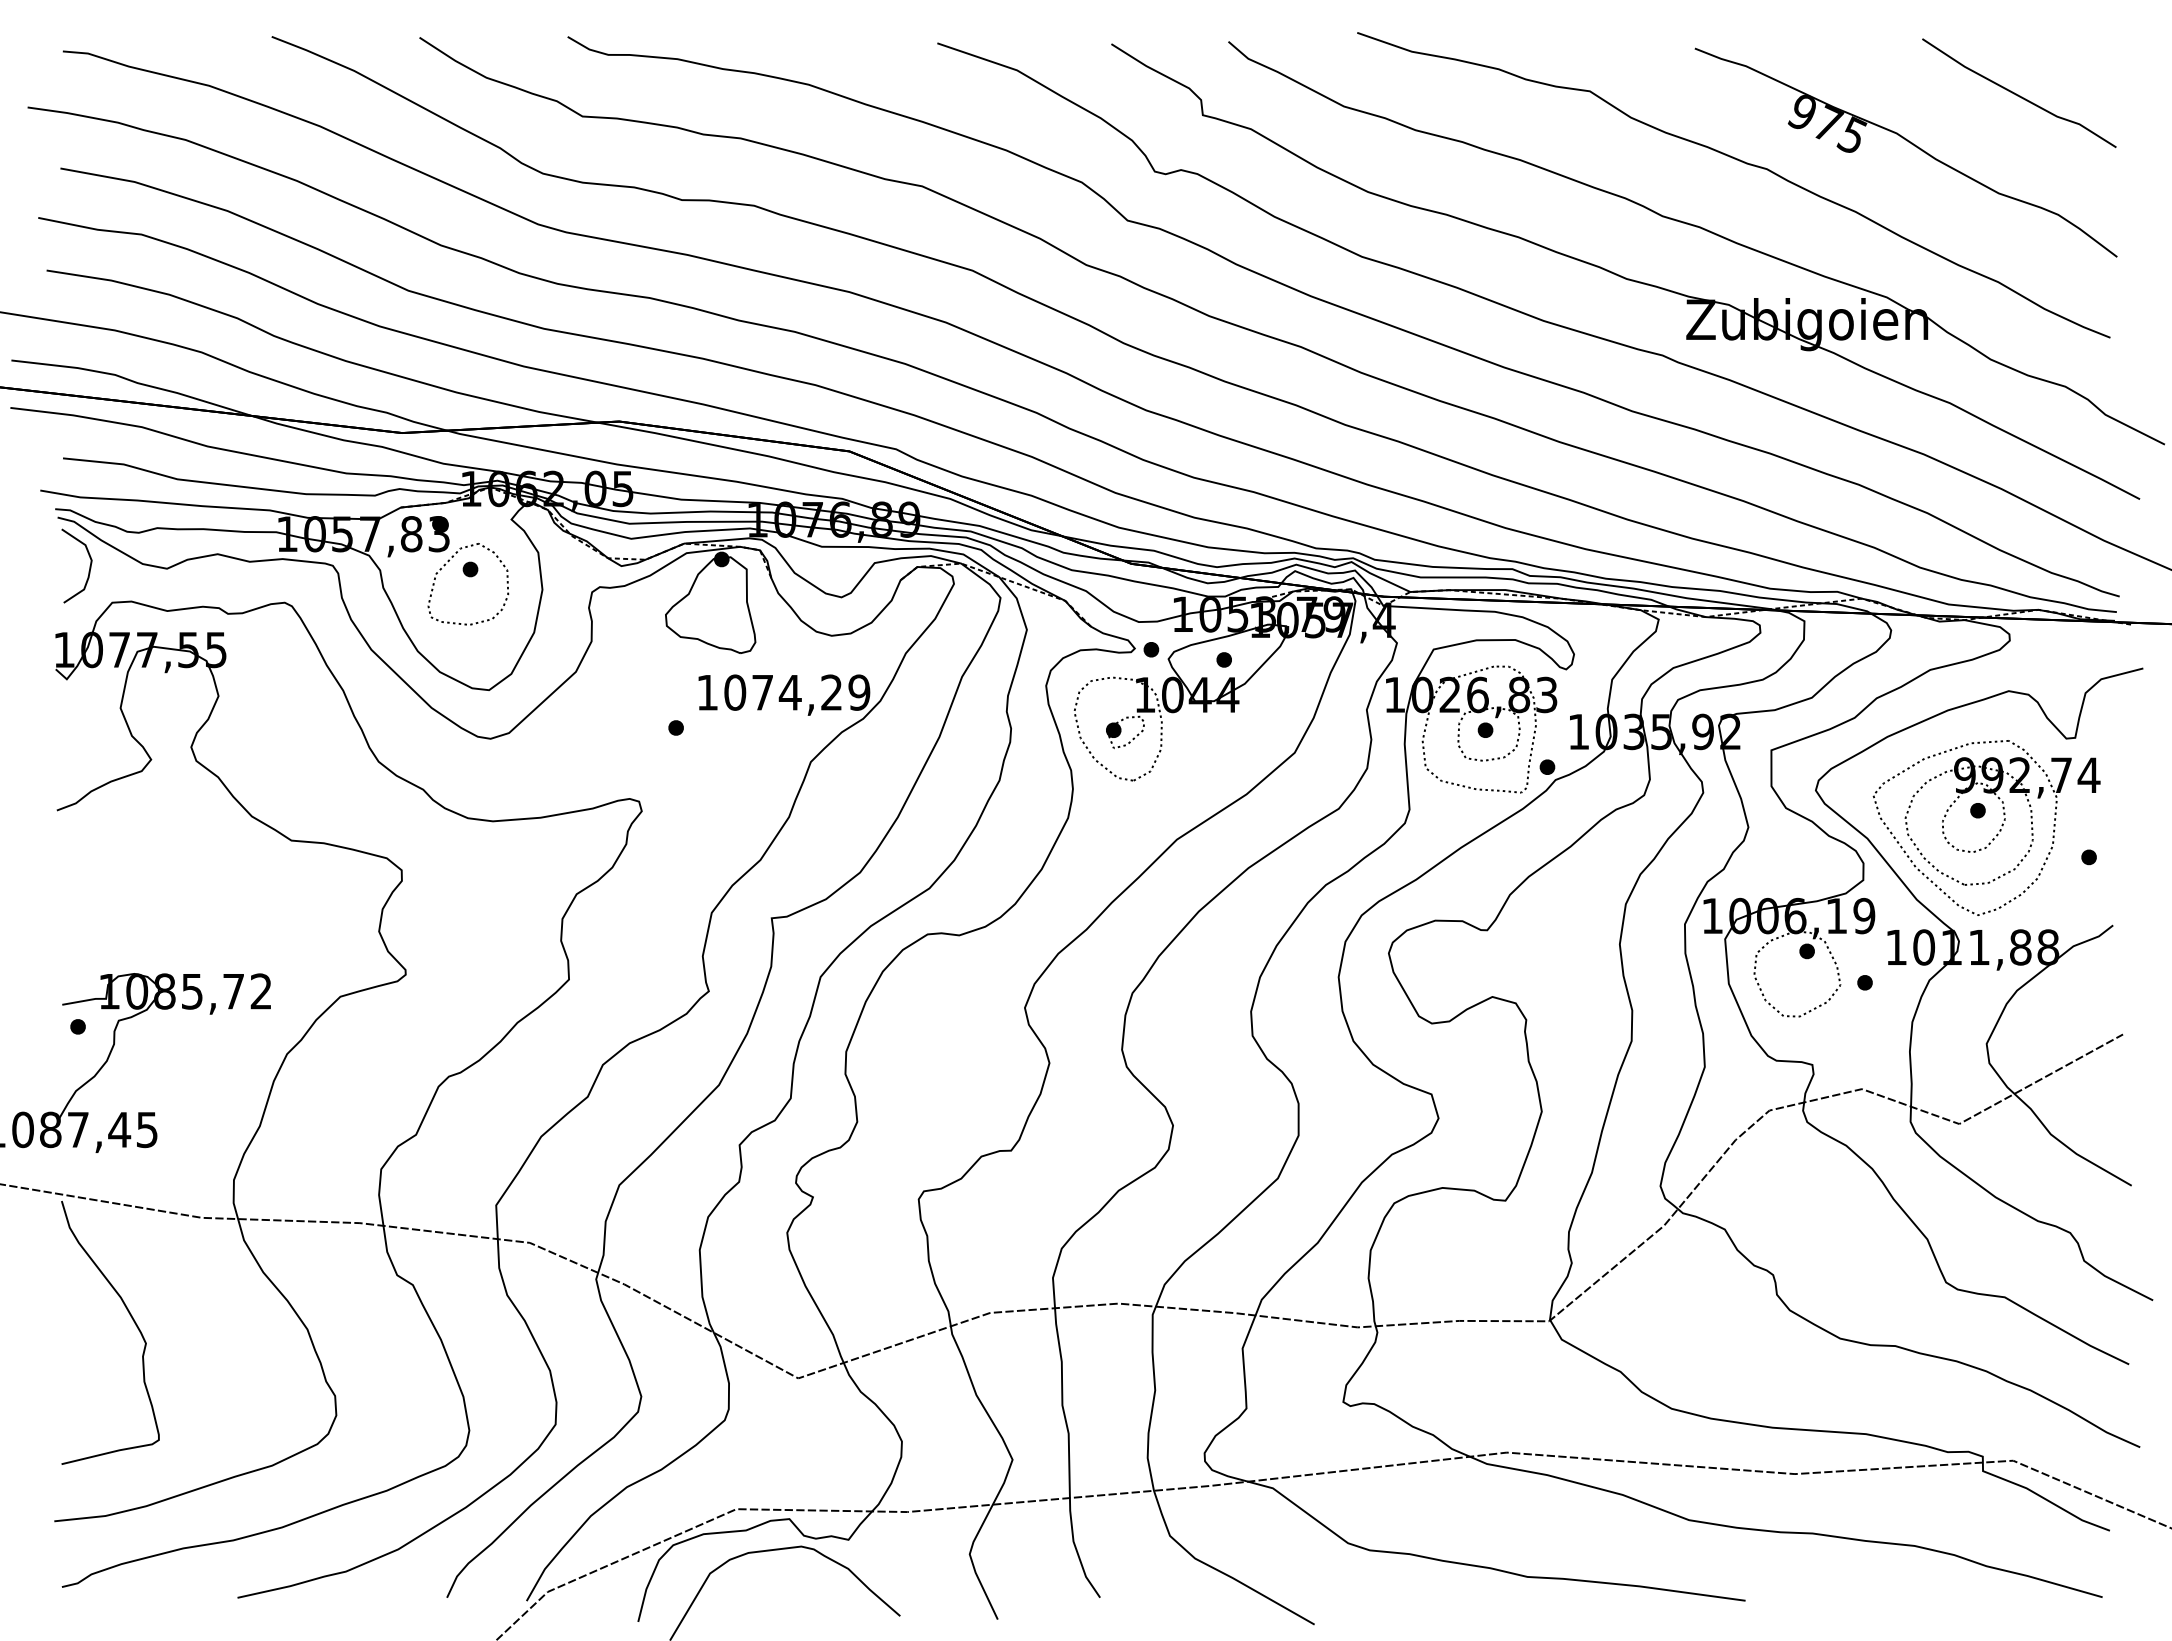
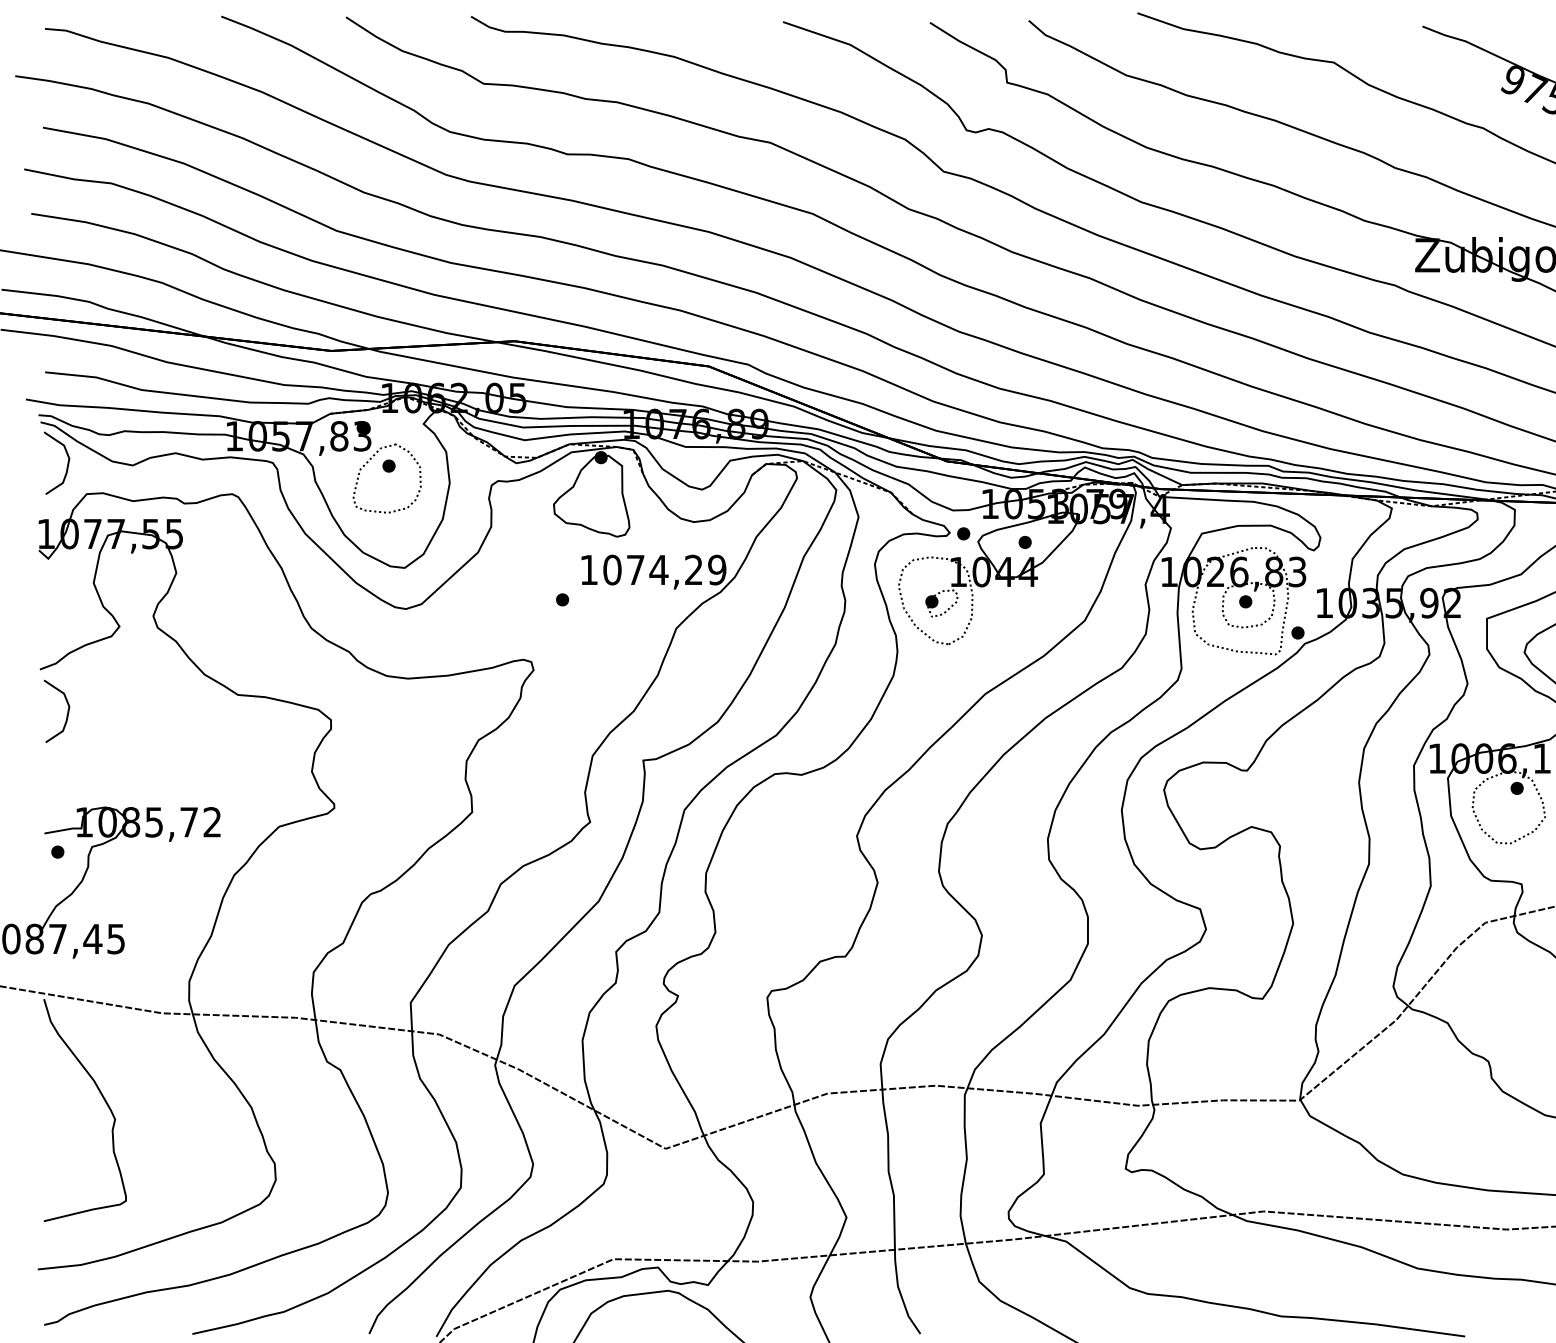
curve: (89, 859) -> (67, 710), added

